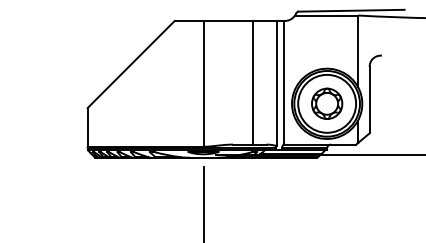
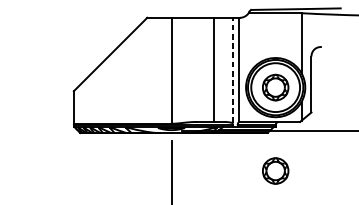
line: (276, 82) -> (232, 69), solid -> dashed
part: (327, 202) -> (275, 170), added

